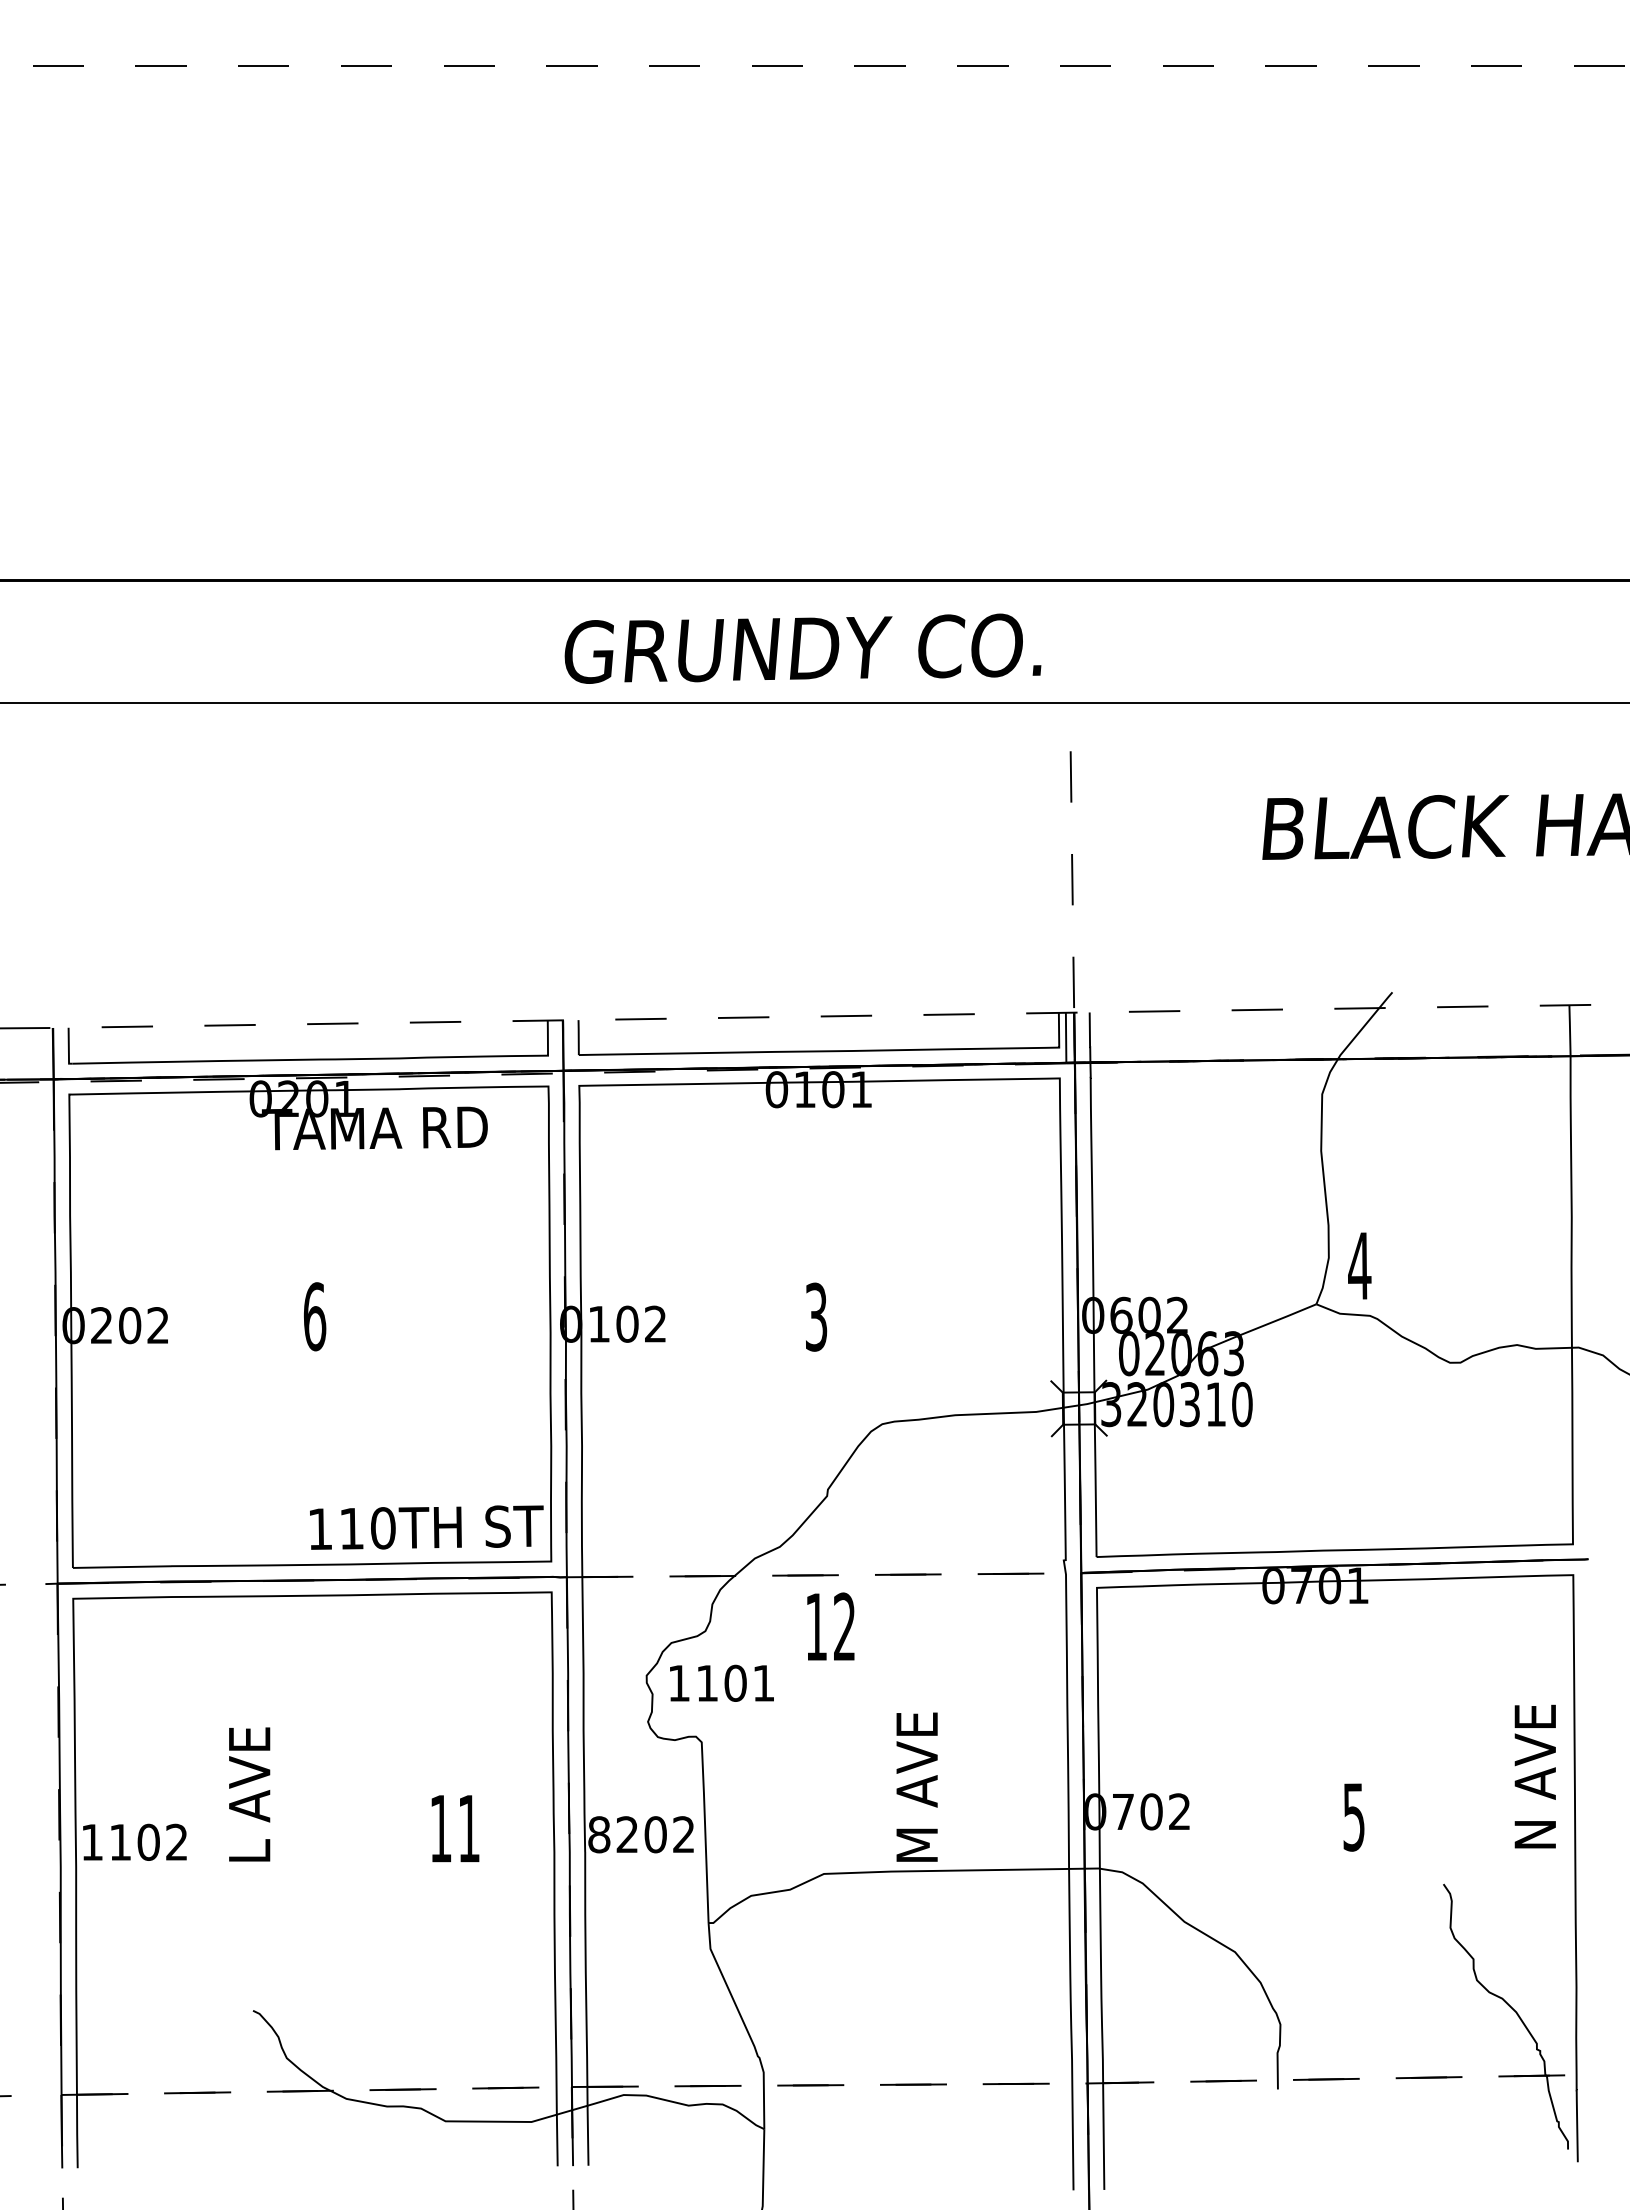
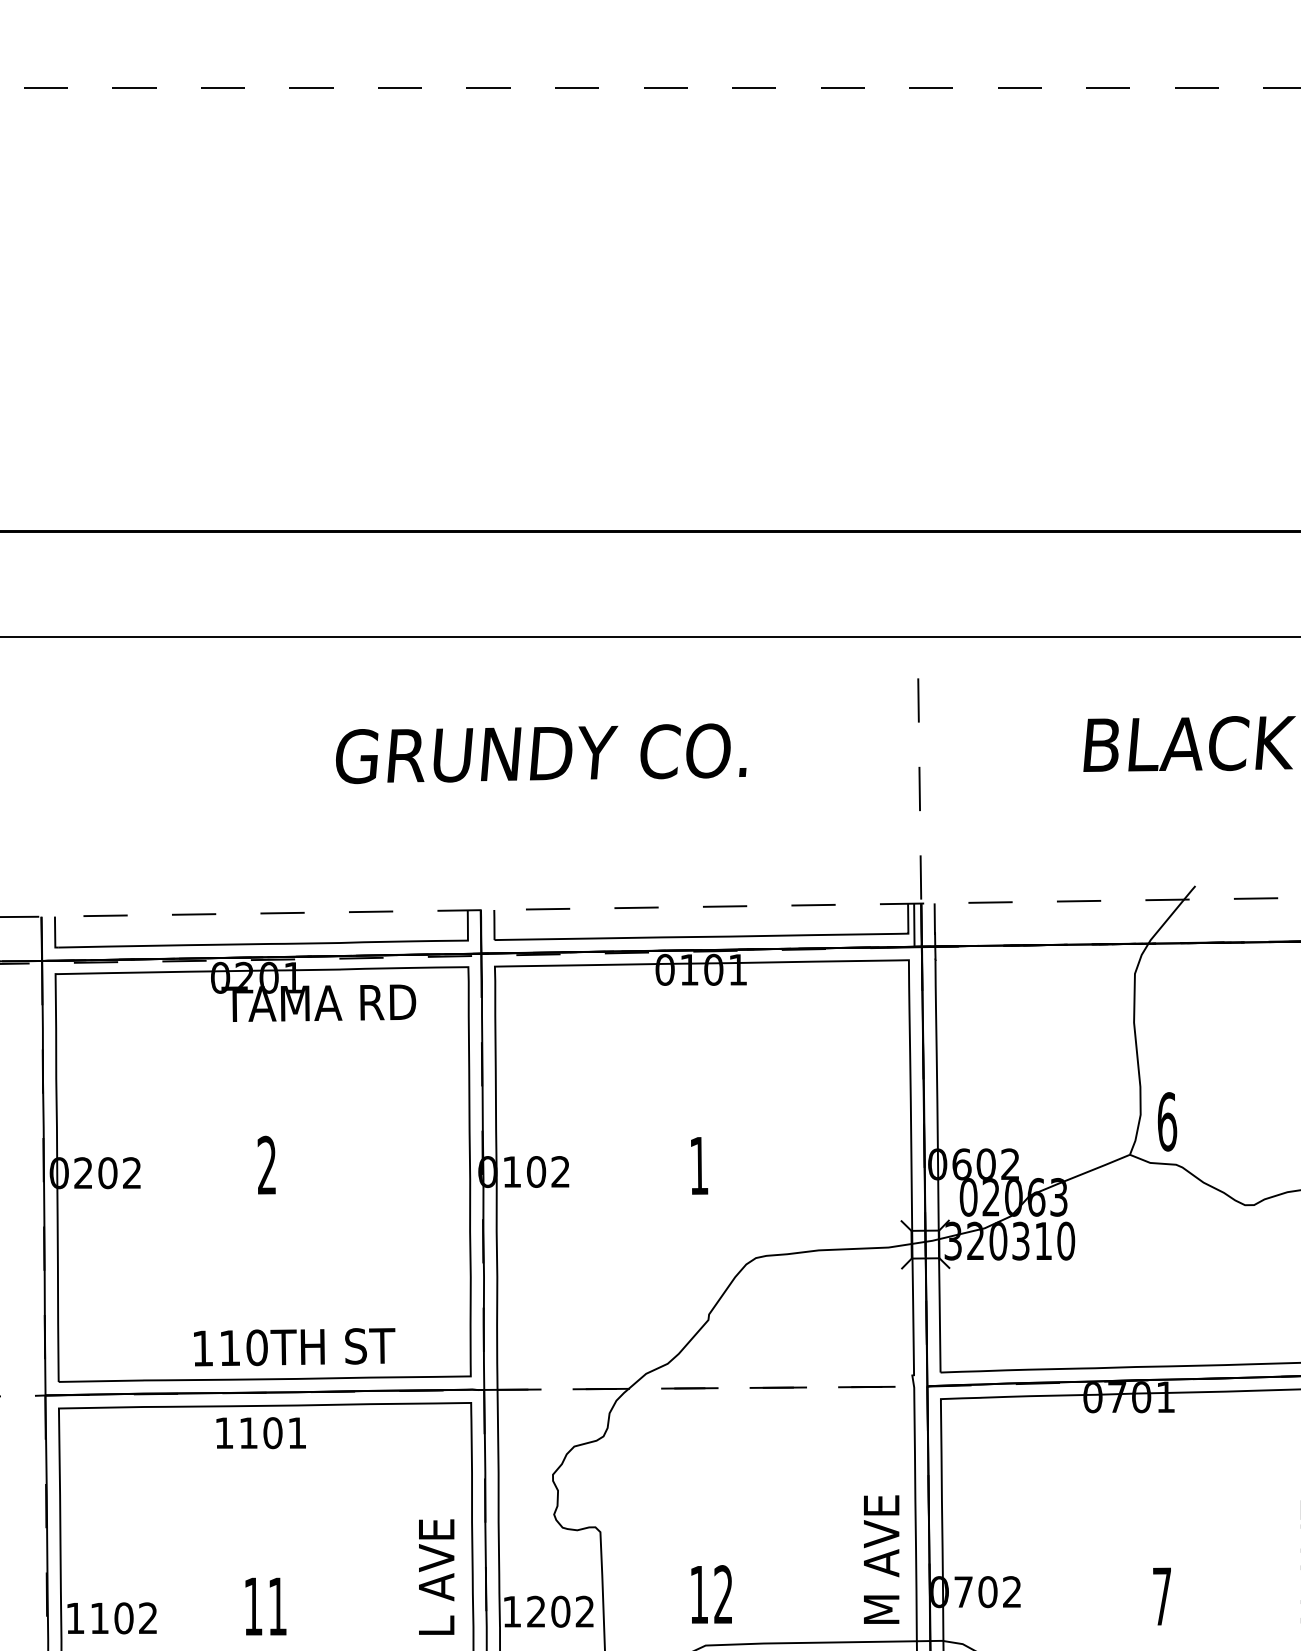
text: (802, 648) -> (540, 753), moved
text: (1359, 1265) -> (1167, 1121), 4 -> 6
text: (314, 1316) -> (266, 1165), 6 -> 2
text: (816, 1316) -> (699, 1165), 3 -> 1
text: (426, 1527) -> (294, 1347), moved
text: (830, 1626) -> (711, 1594), moved
text: (721, 1682) -> (260, 1432), moved
text: (916, 1786) -> (881, 1559), moved
text: (249, 1794) -> (436, 1577), moved
text: (1353, 1817) -> (1161, 1596), 5 -> 7
text: (455, 1828) -> (265, 1606), moved
text: (599, 1834) -> (512, 1611), 8202 -> 1202

